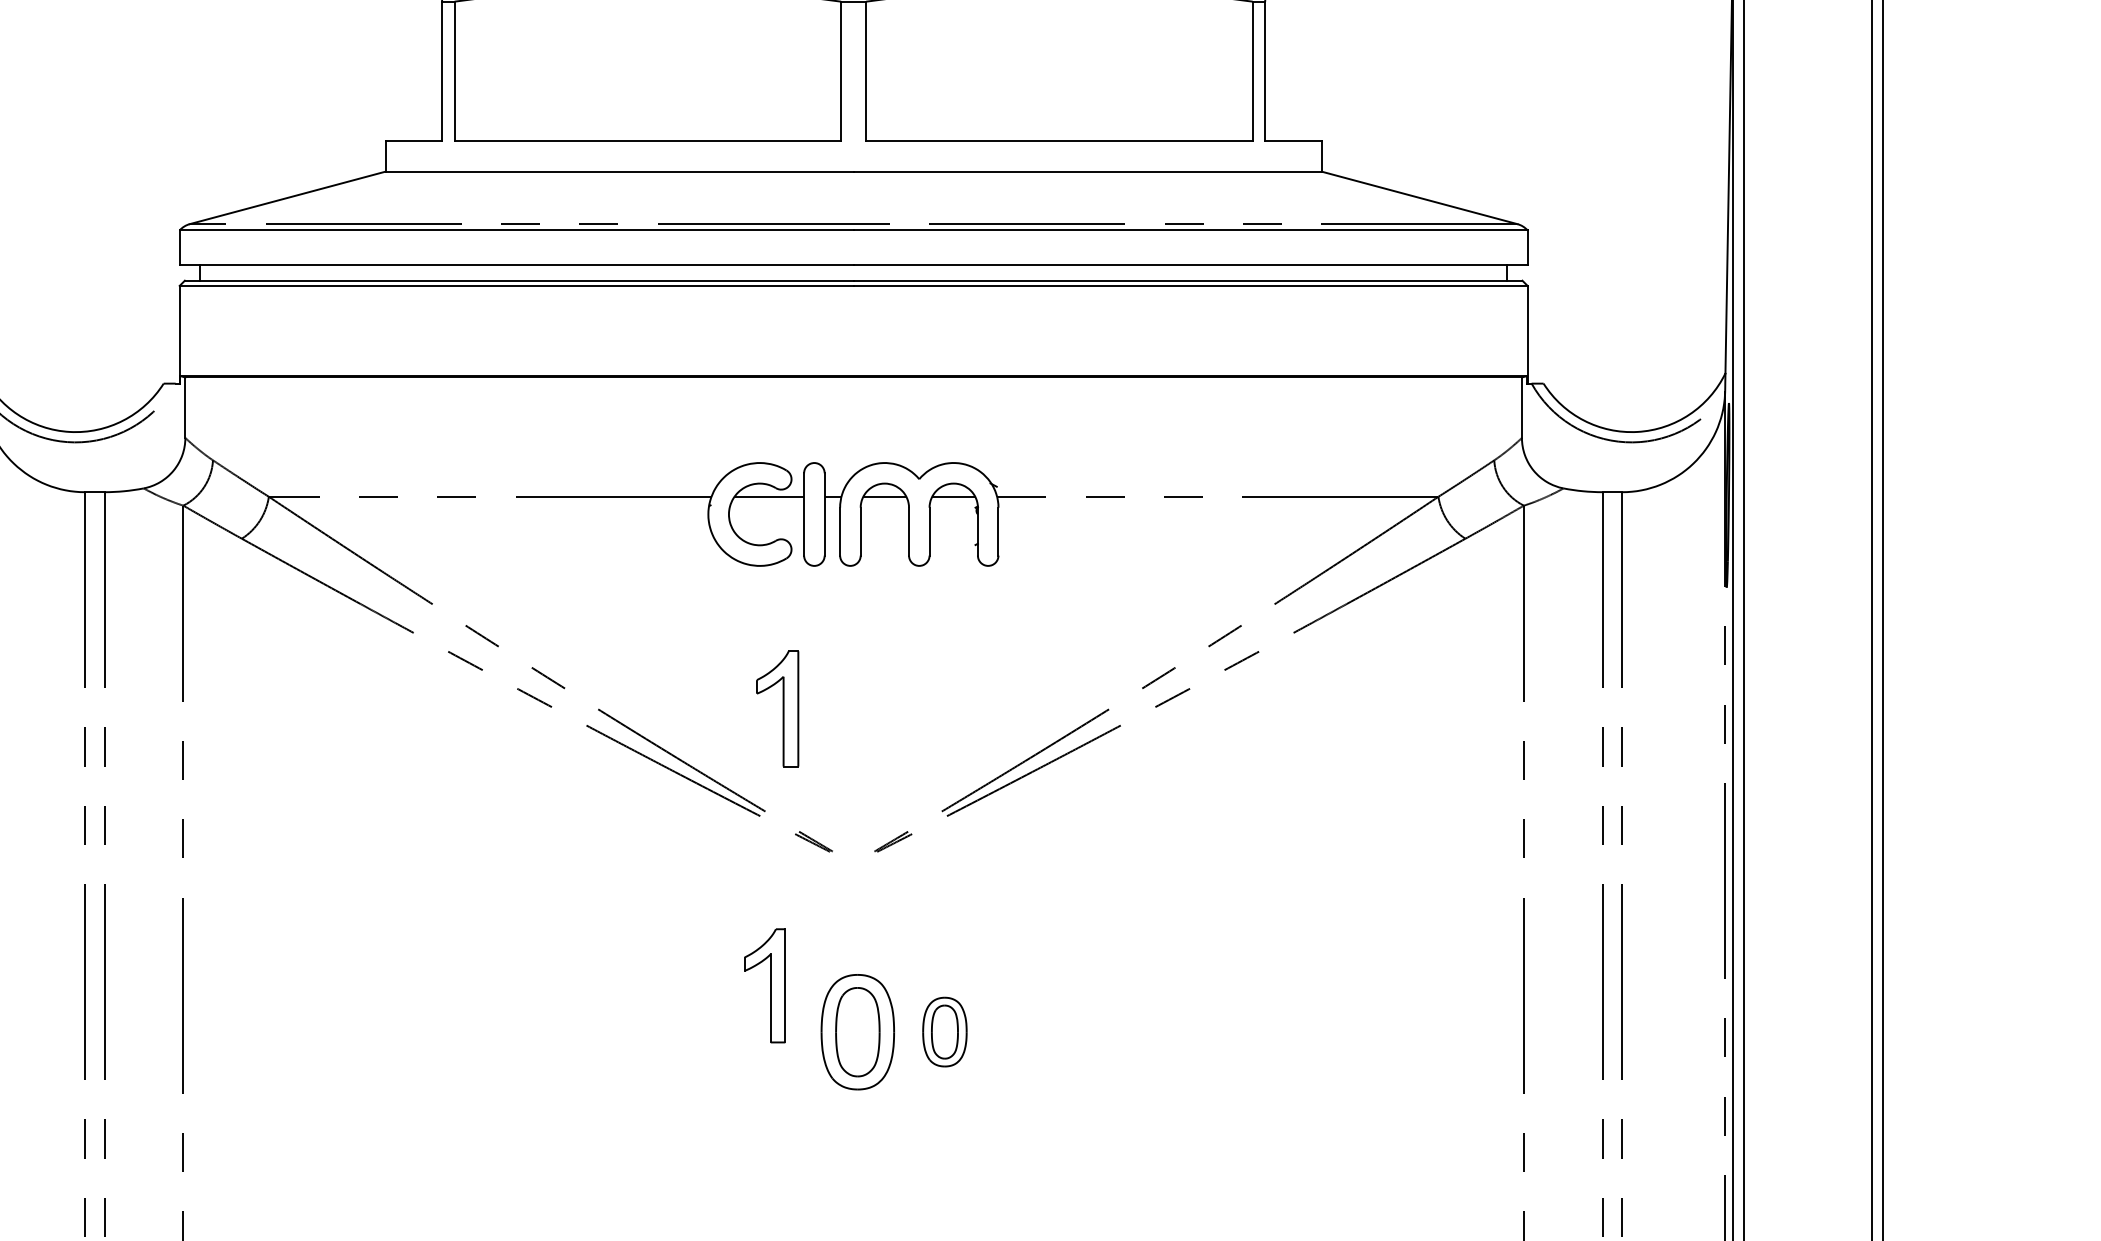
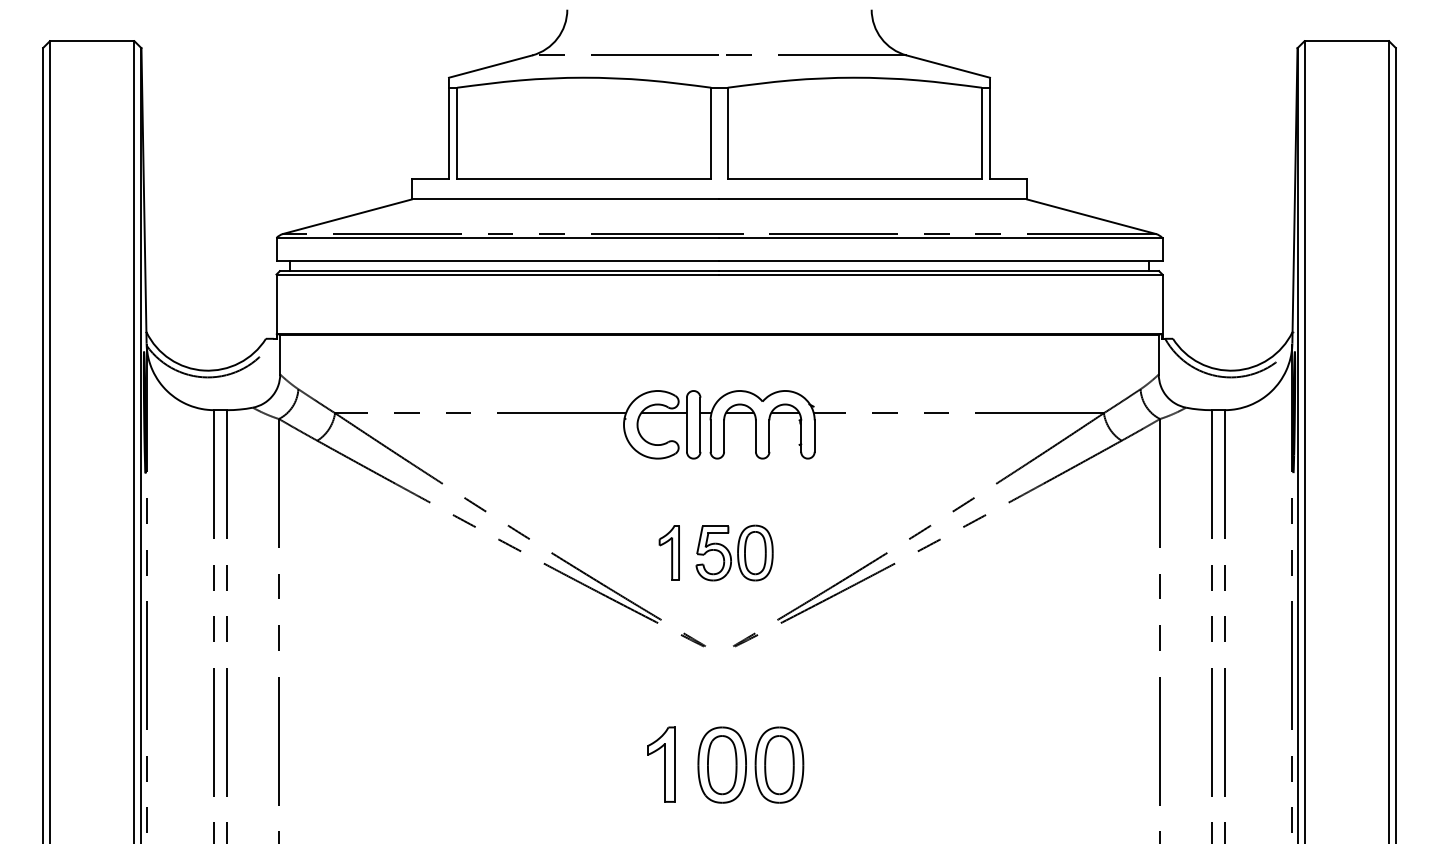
part: (776, 708) -> (668, 552), size x0.71
part: (876, 708) -> (734, 552), added
part: (765, 985) -> (661, 764), moved
part: (944, 1031) -> (779, 764), size x1.67

